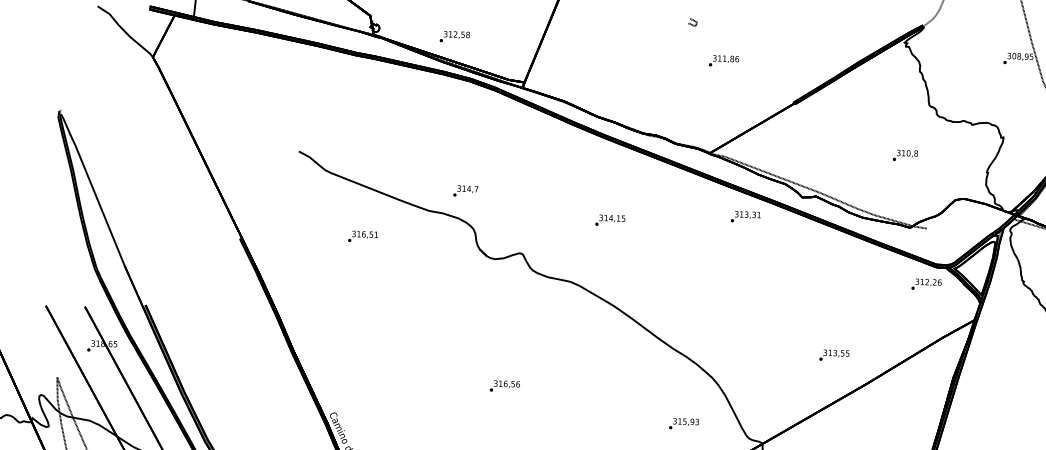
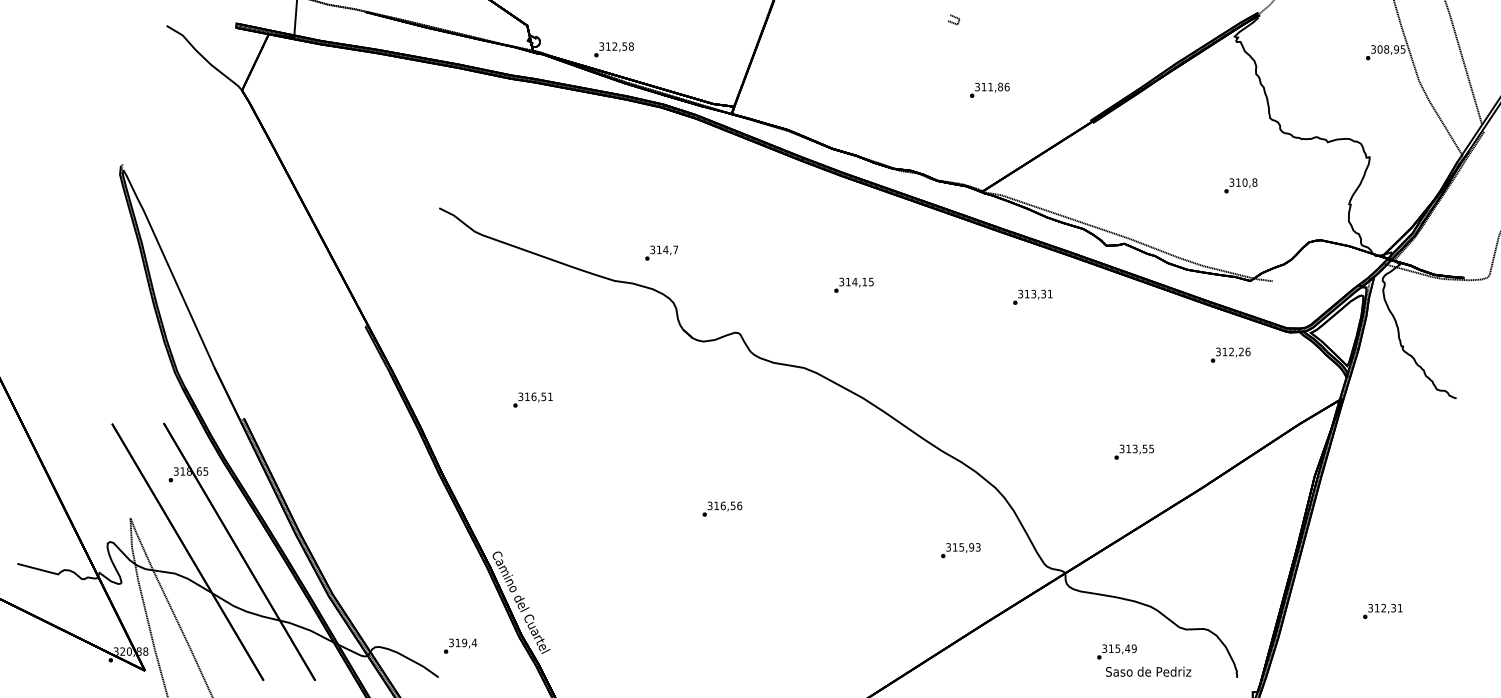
text: (454, 36) -> (613, 49), moved
text: (723, 60) -> (989, 89), moved
text: (745, 216) -> (1032, 296), moved
text: (362, 236) -> (532, 399), moved
text: (926, 284) -> (1230, 354), moved
text: (833, 354) -> (1133, 451), moved

